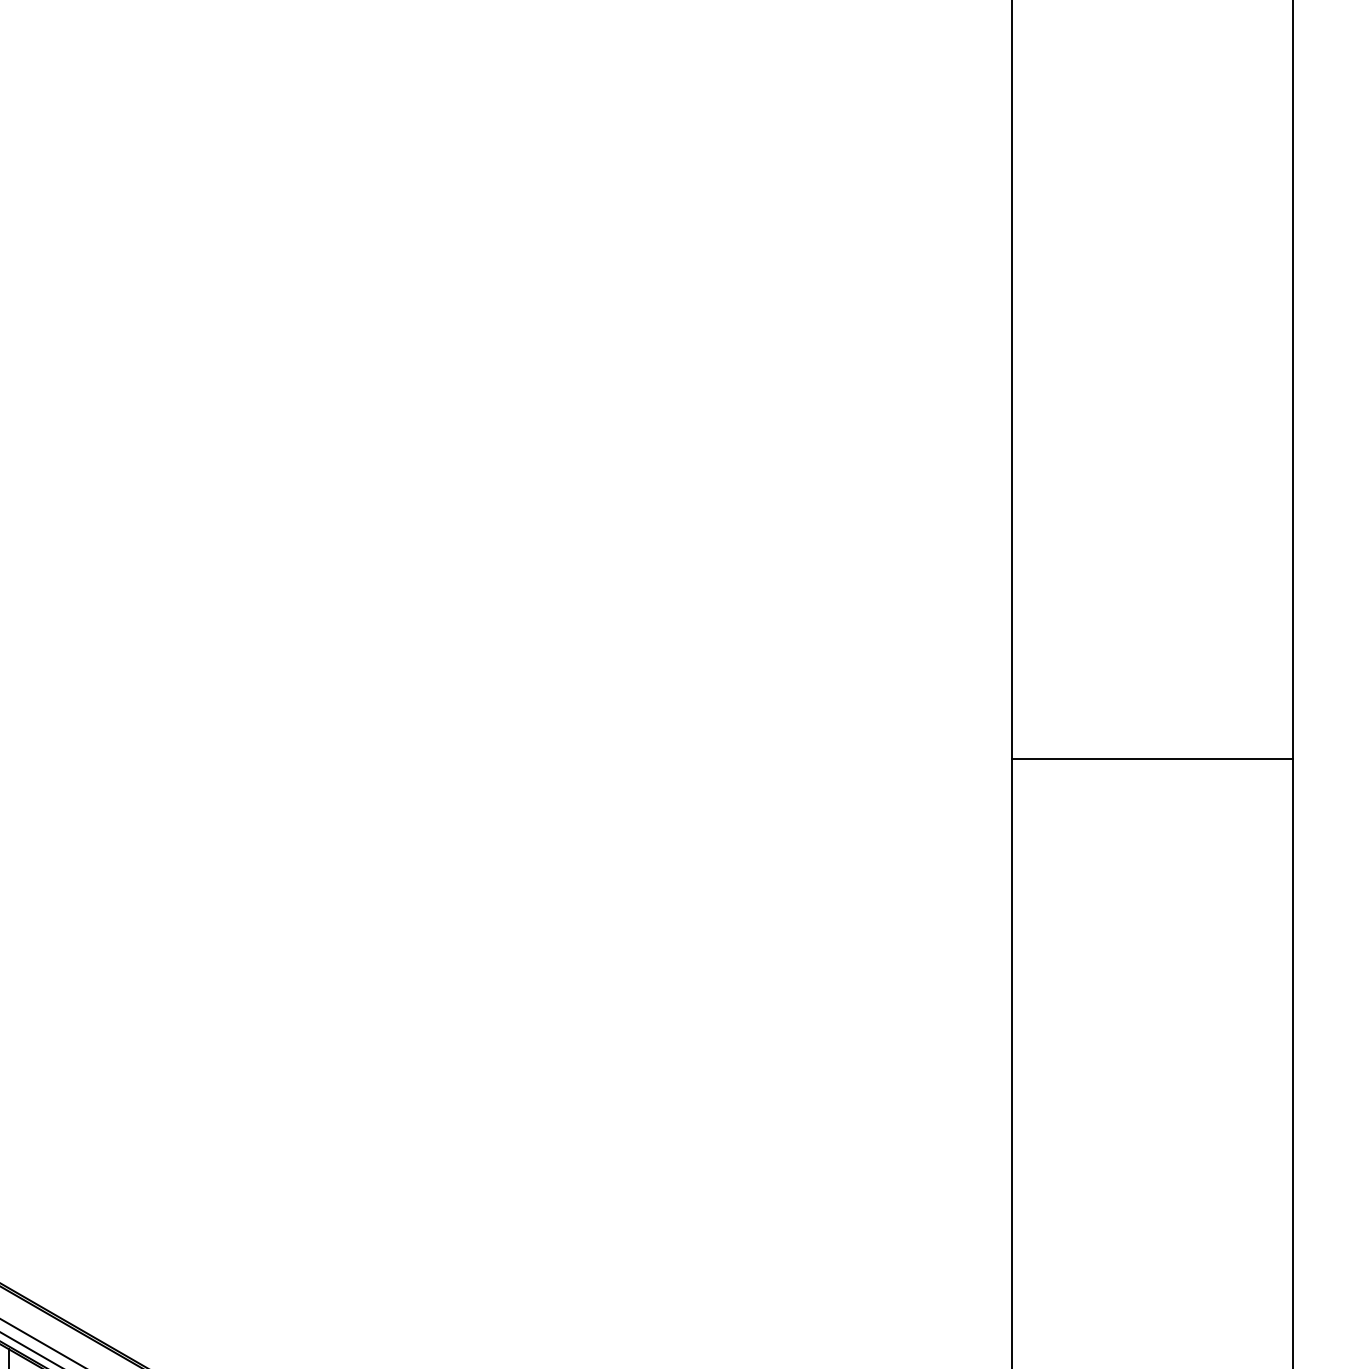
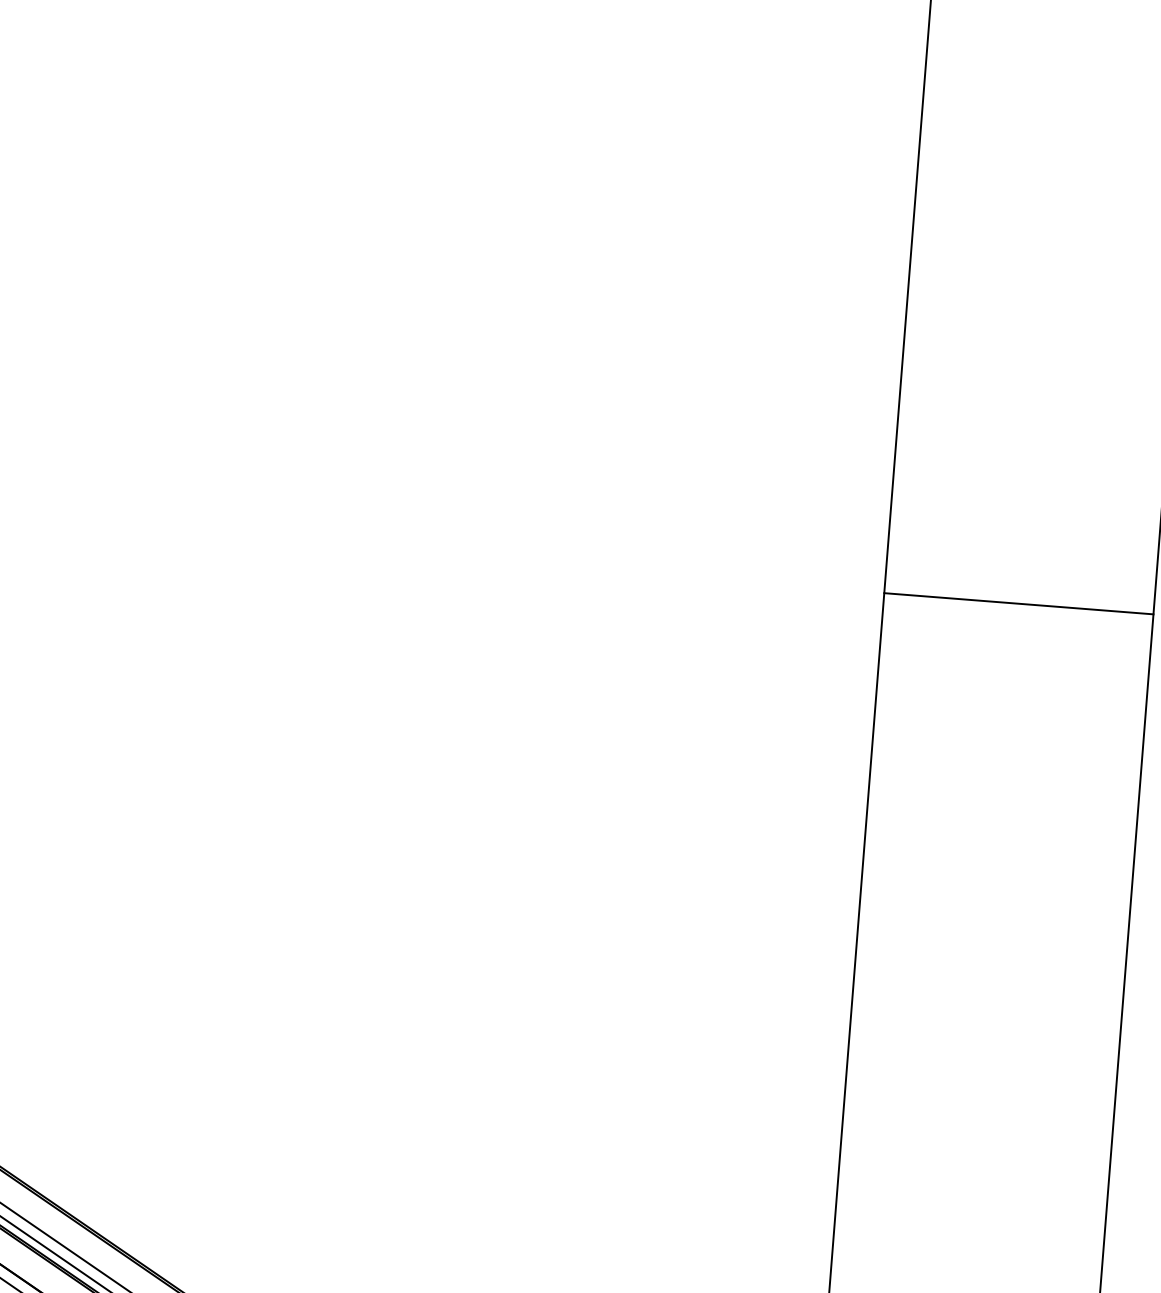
line: (1152, 759) -> (1019, 603), moved

